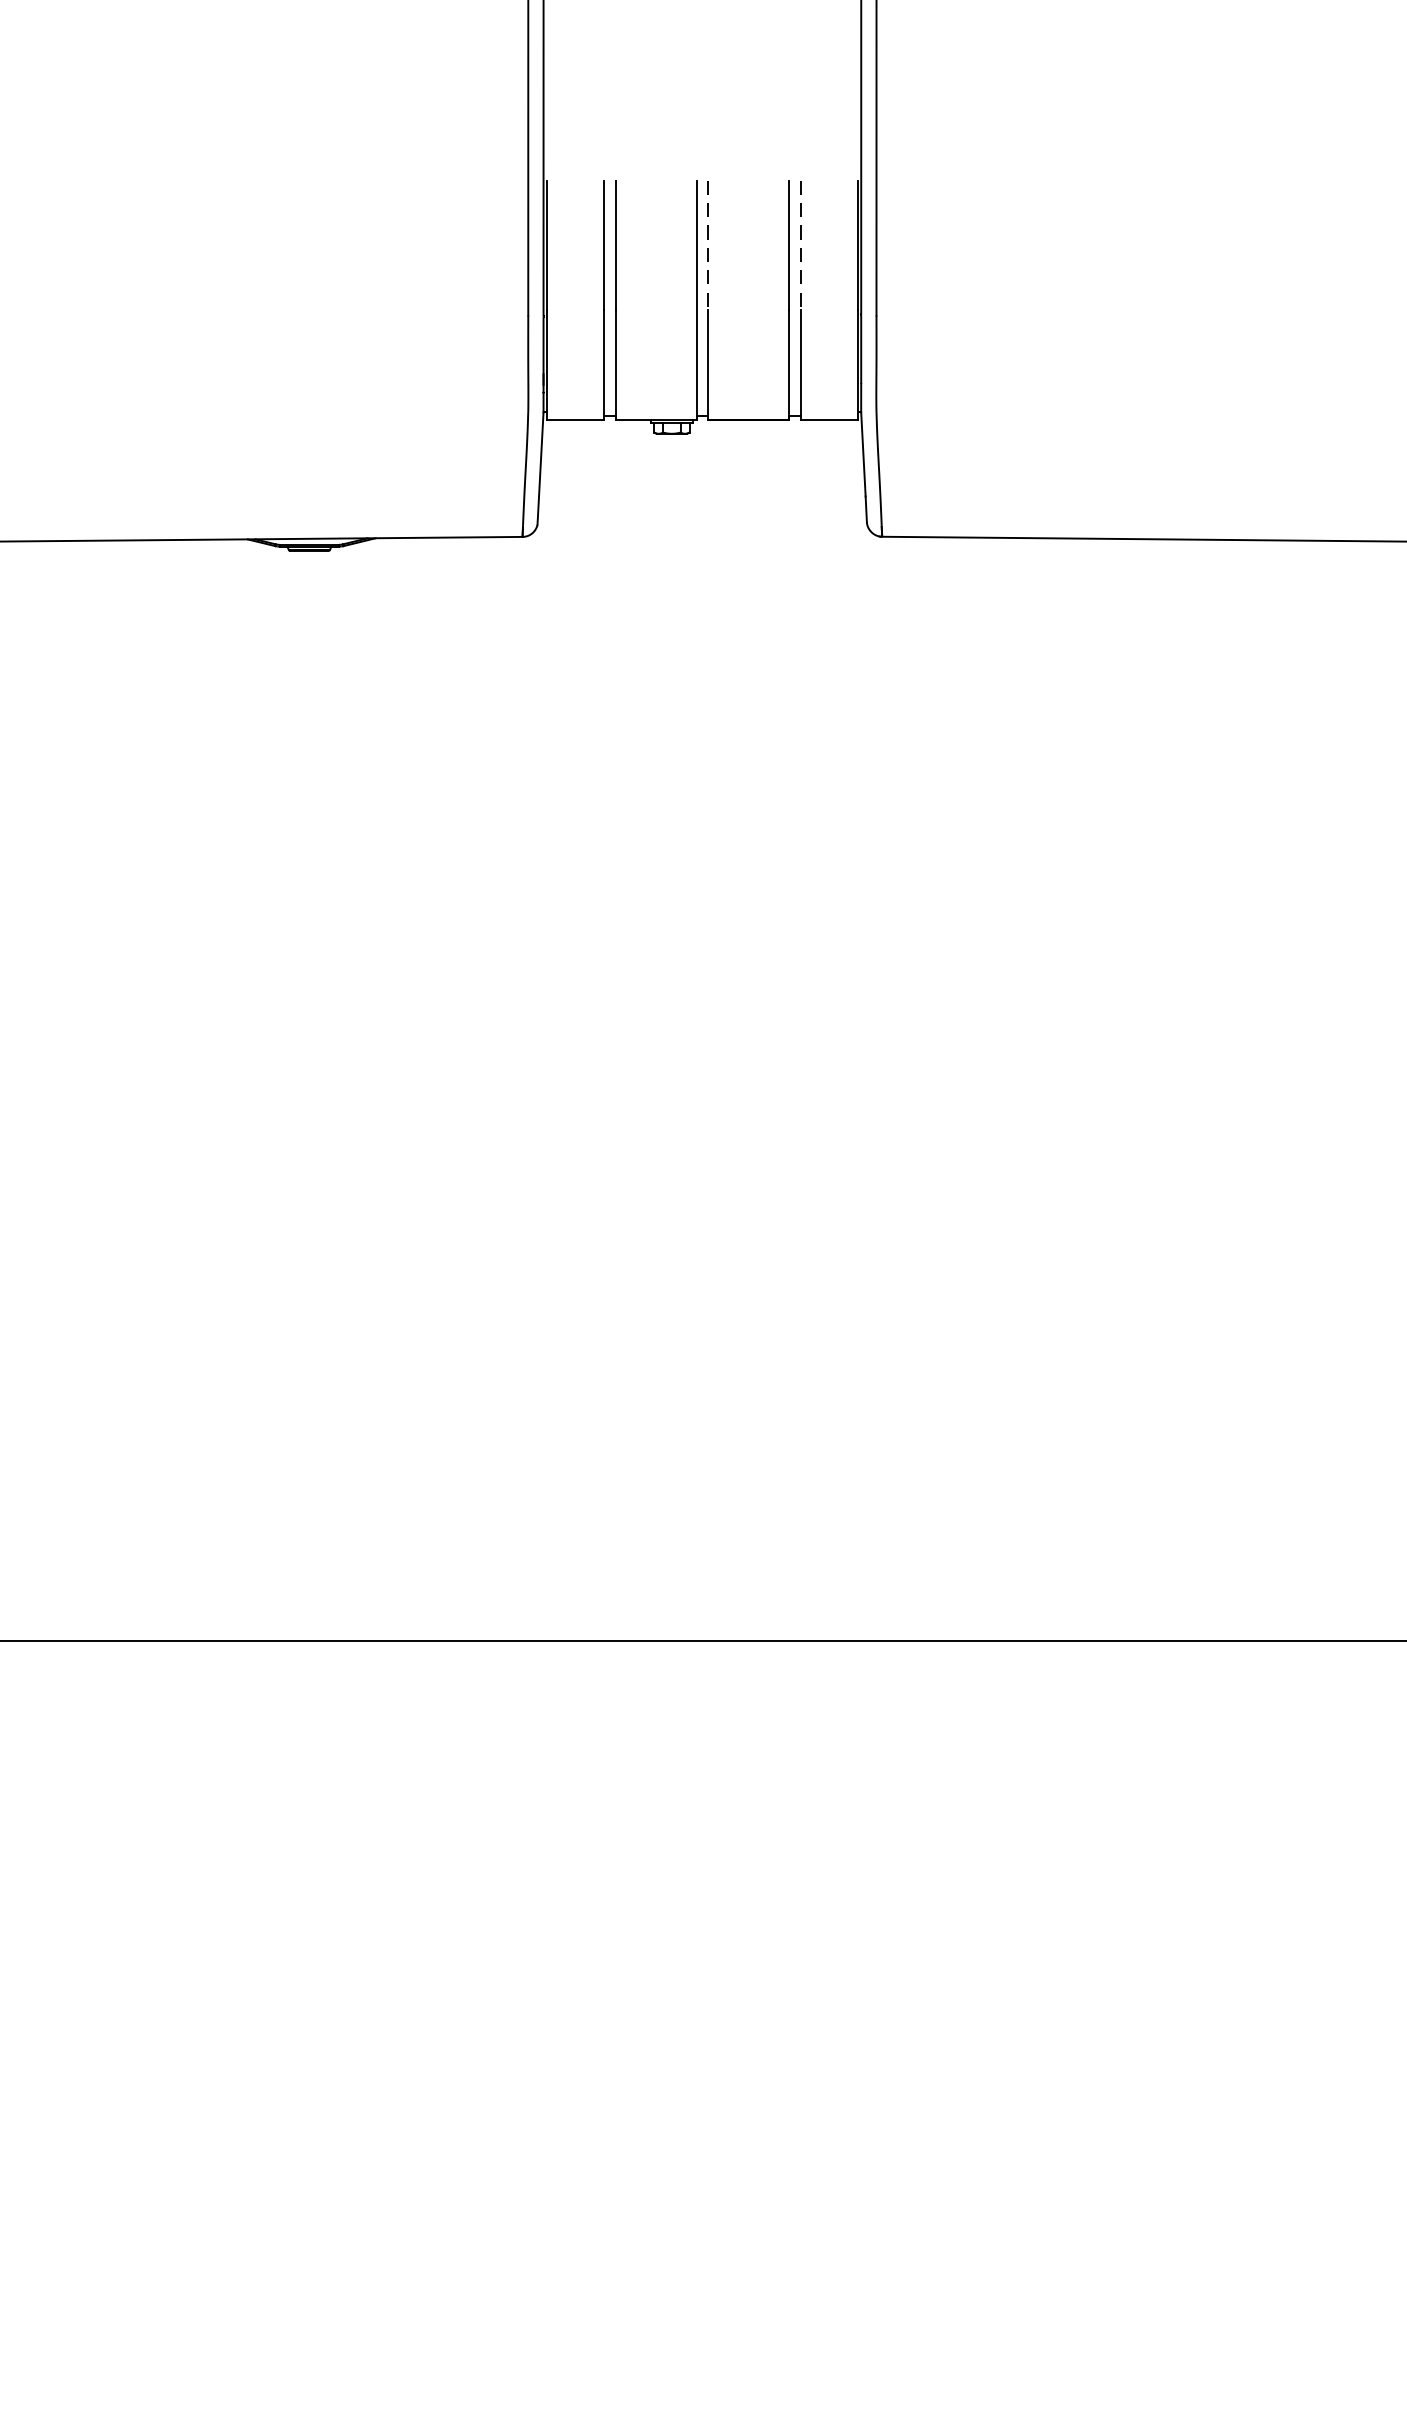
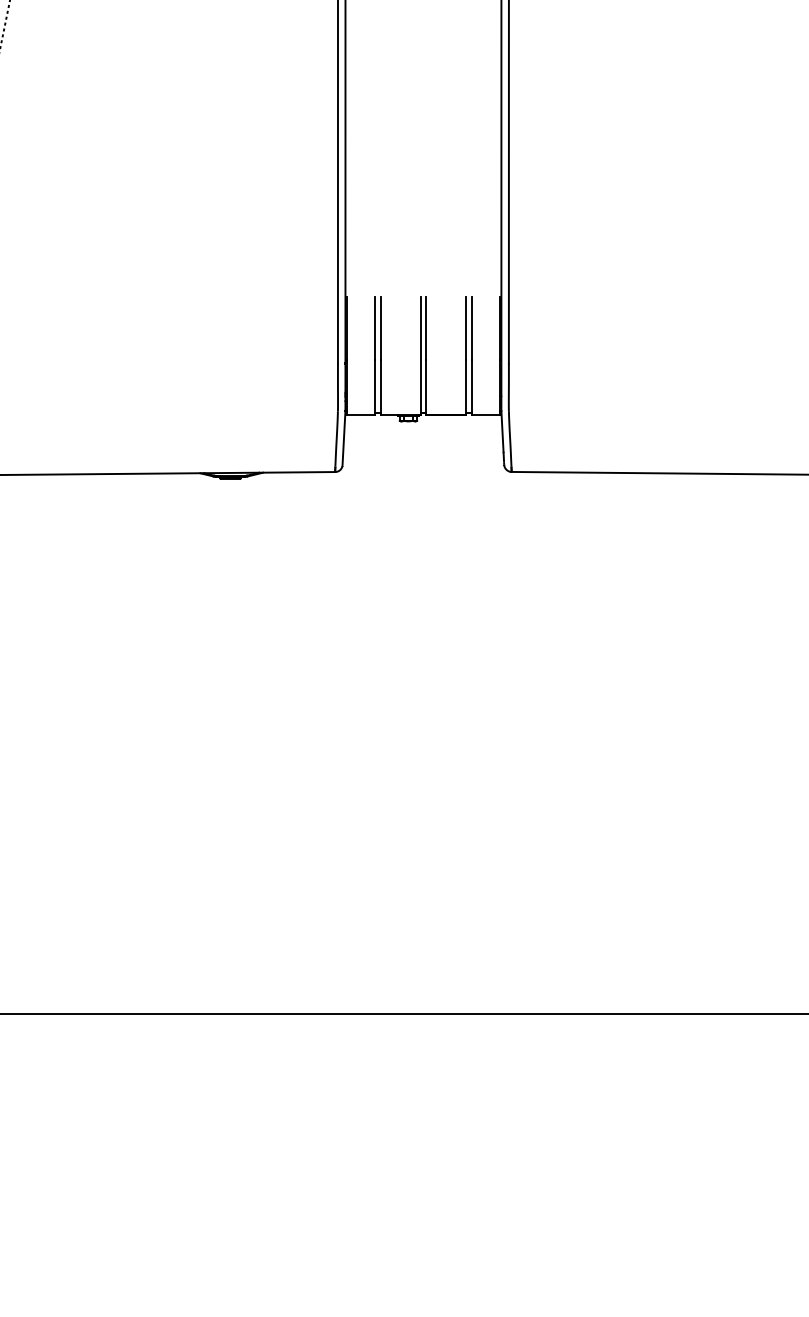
line: (708, 244) -> (426, 328), dashed -> solid
line: (802, 244) -> (472, 328), dashed -> solid

